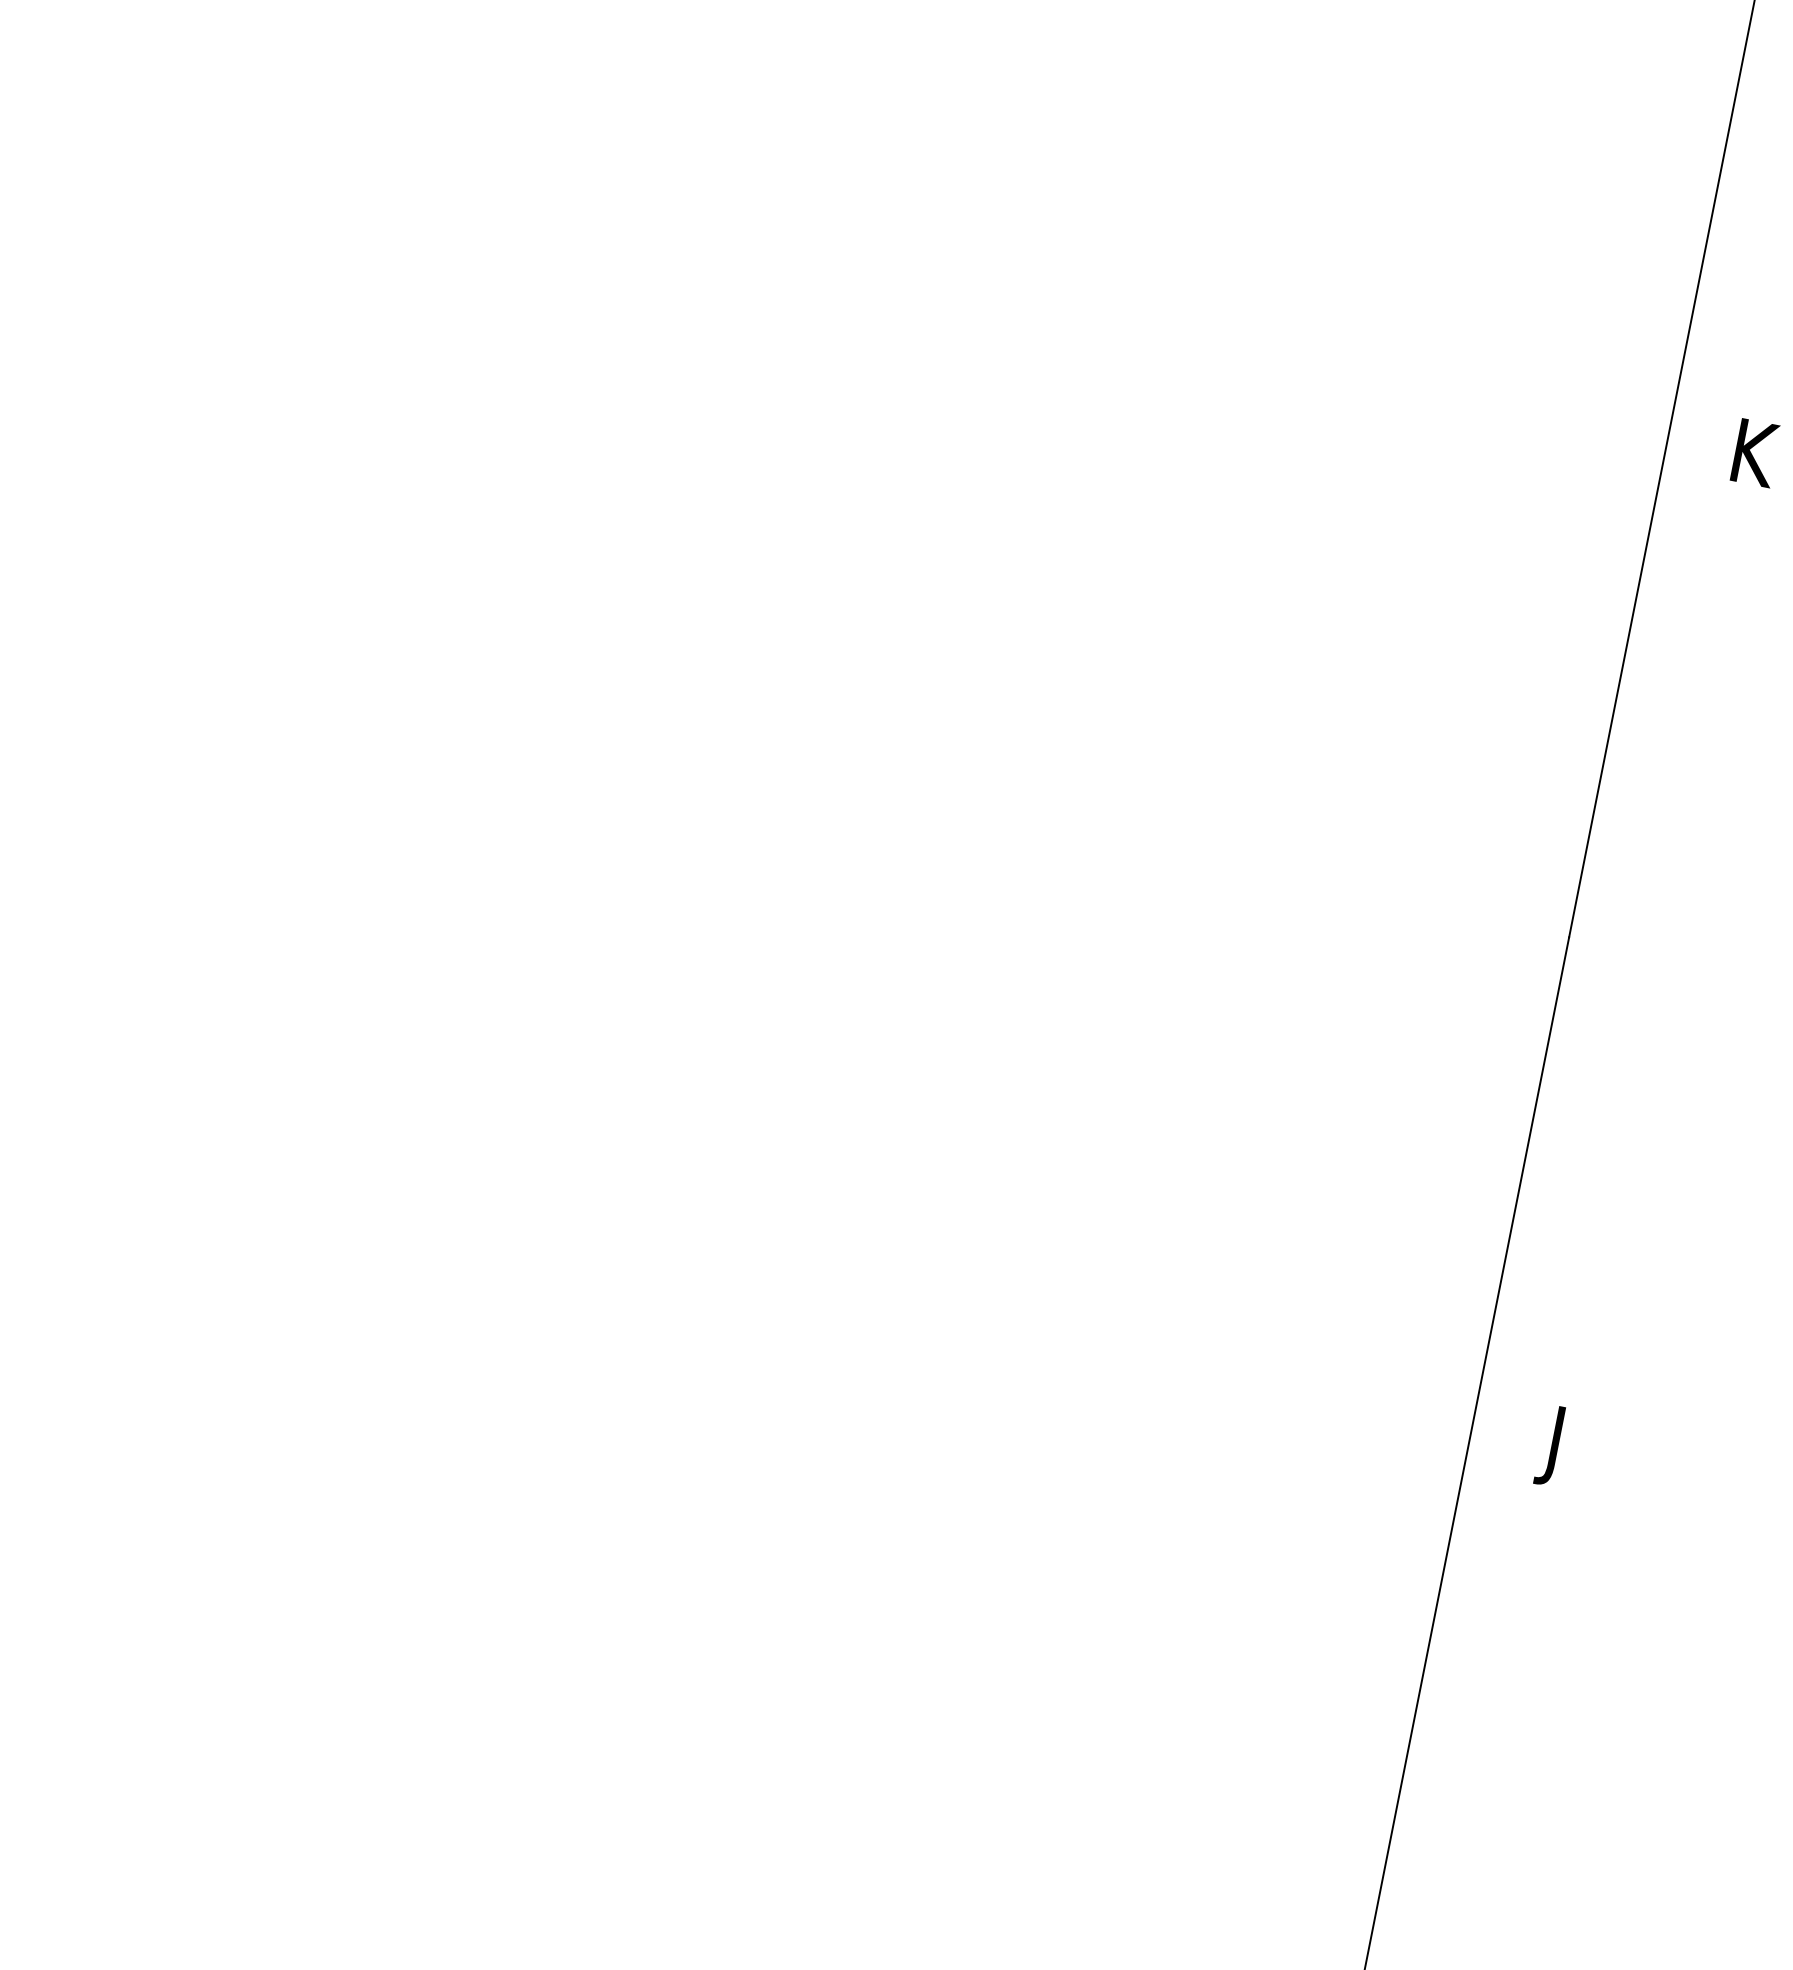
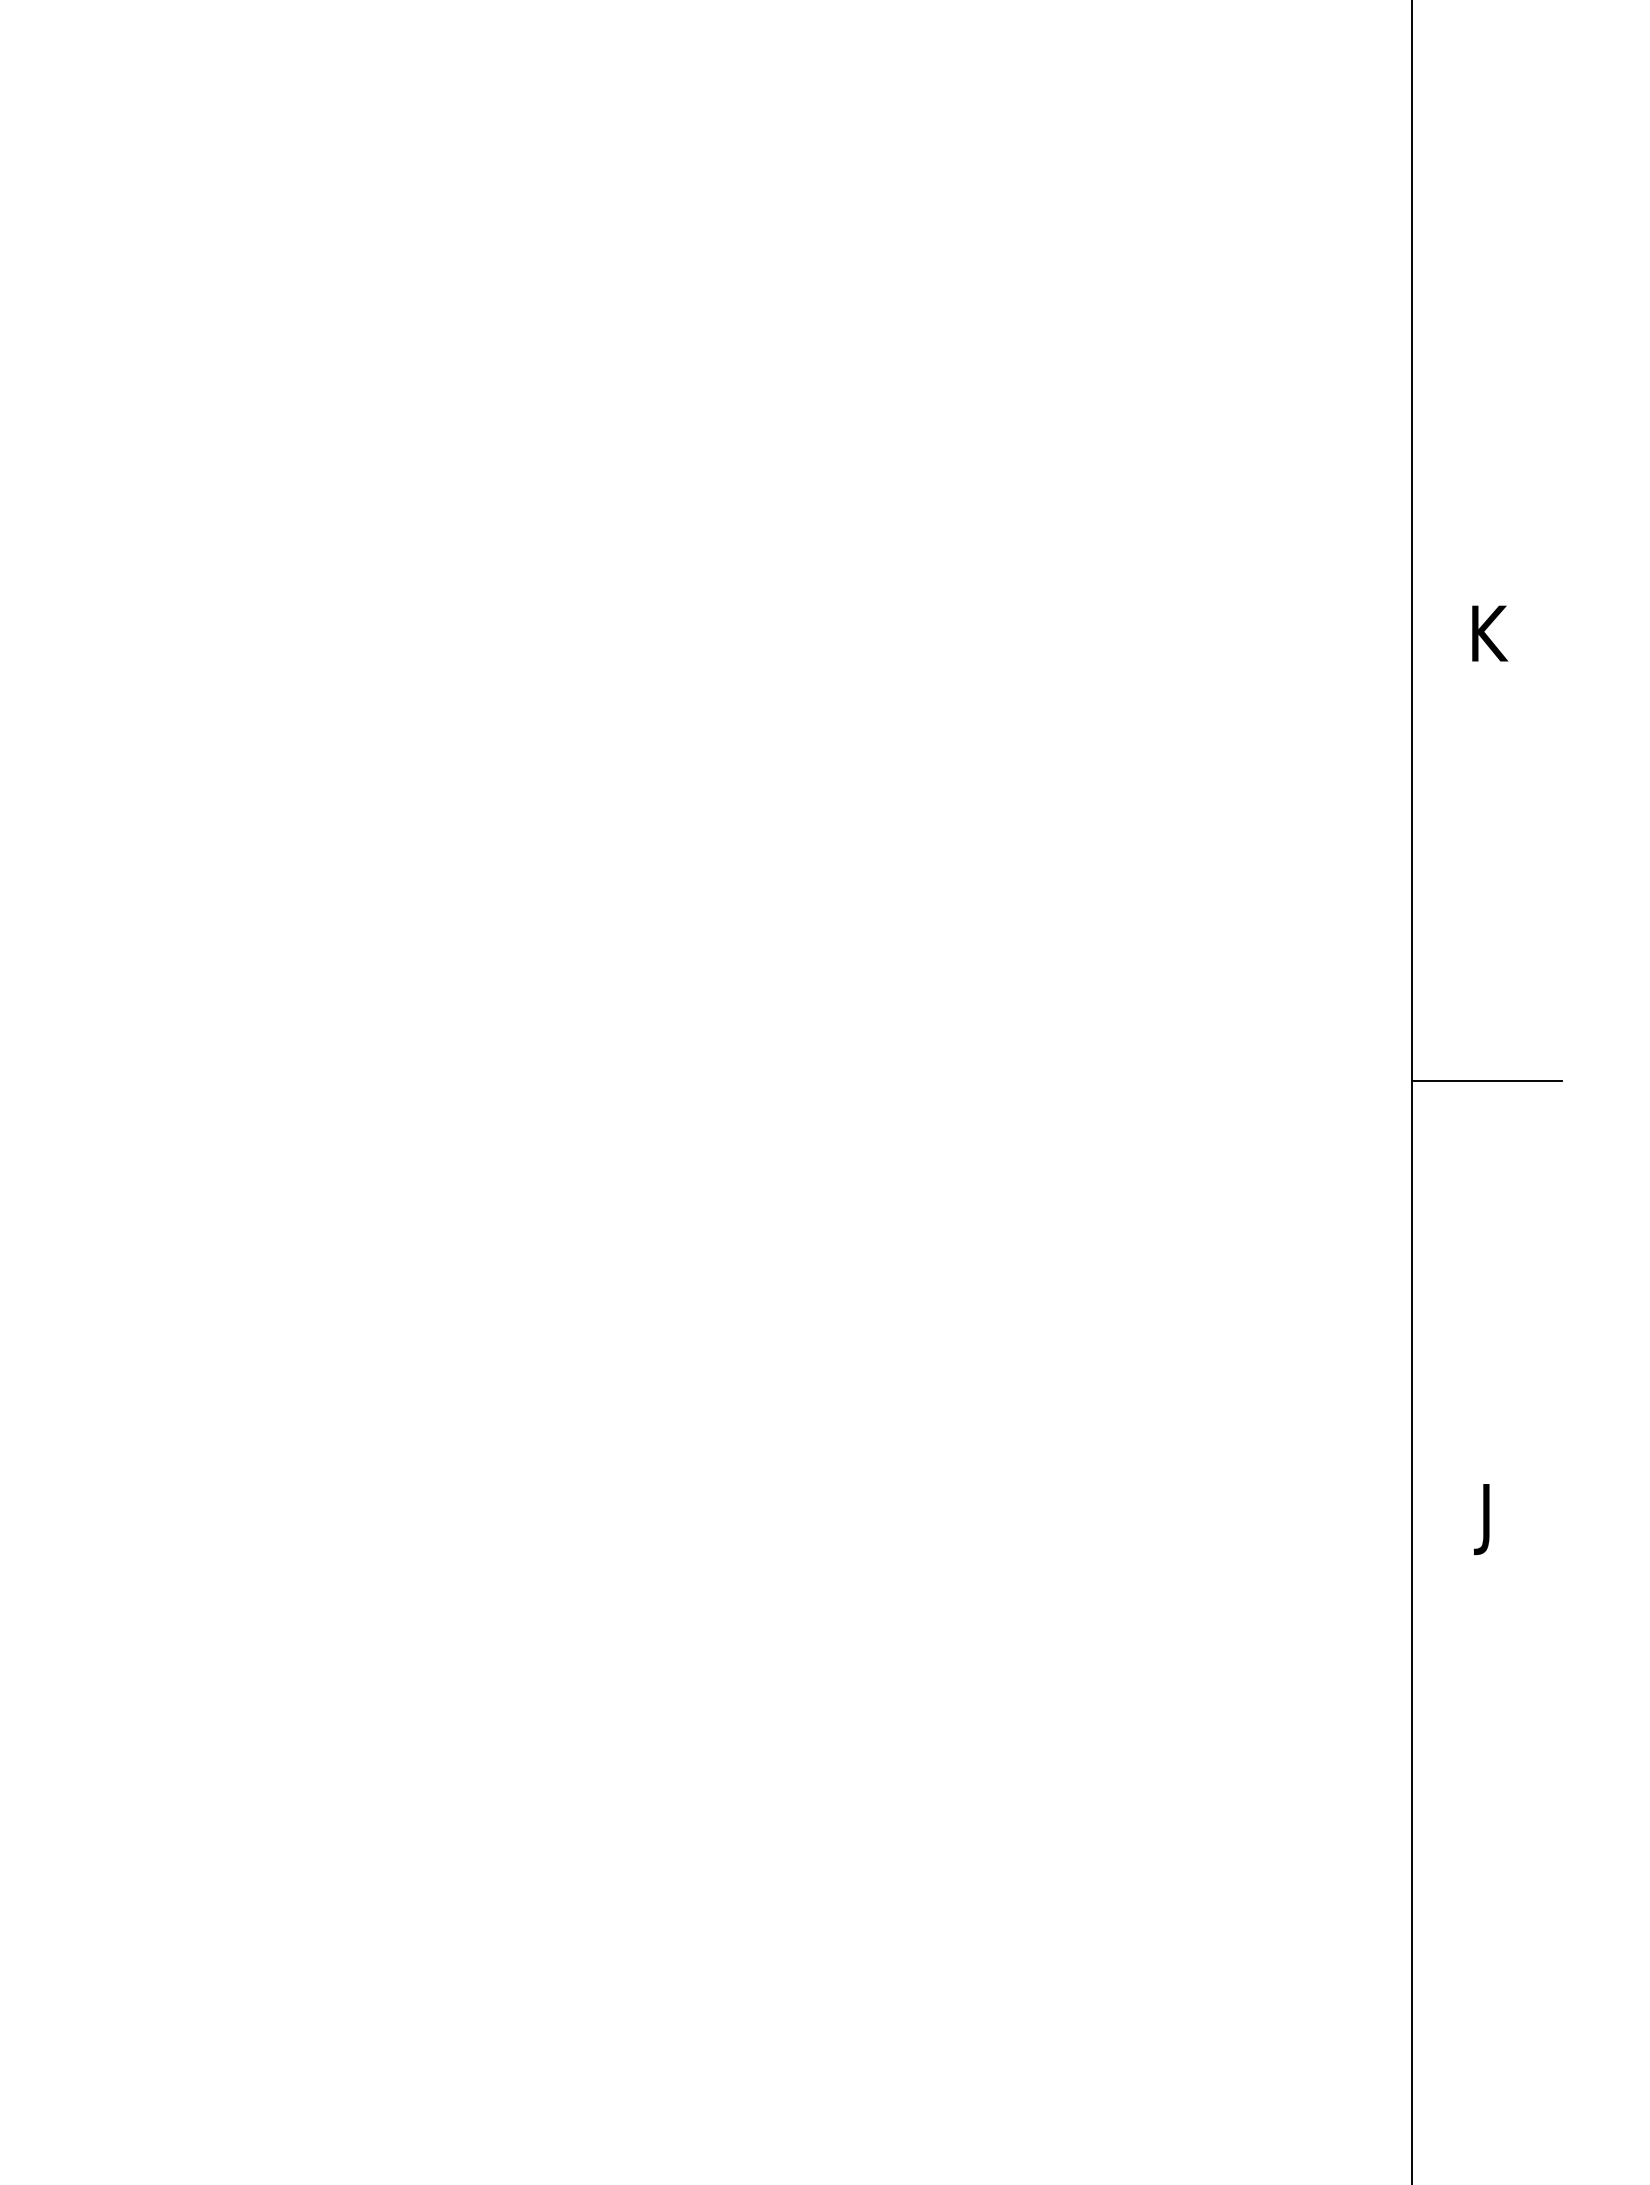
line: (1652, 953) -> (1486, 1080), added

